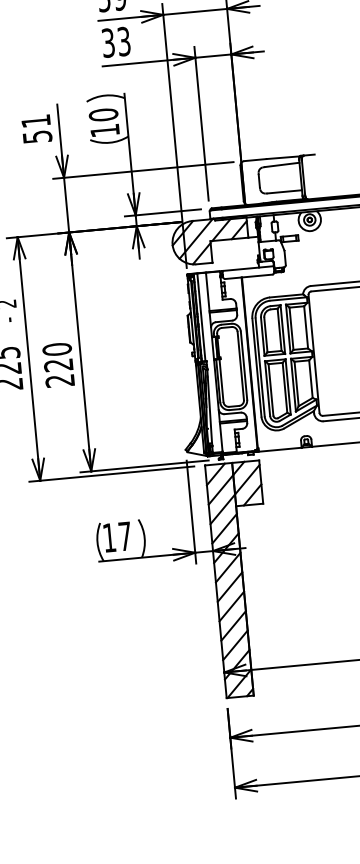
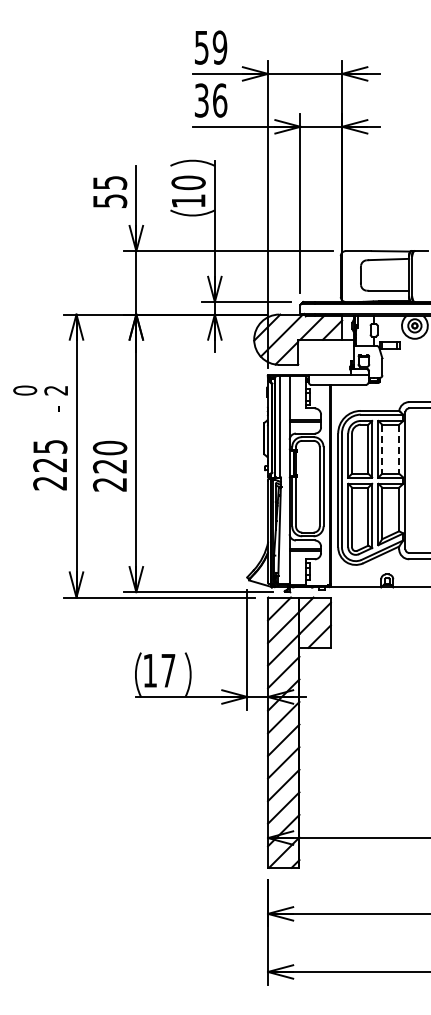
text: (124, 41) -> (220, 100), 33 -> 36
text: (36, 120) -> (110, 182), 51 -> 55
line: (306, 327) -> (399, 449), solid -> dashed
line: (291, 328) -> (382, 449), solid -> dashed

